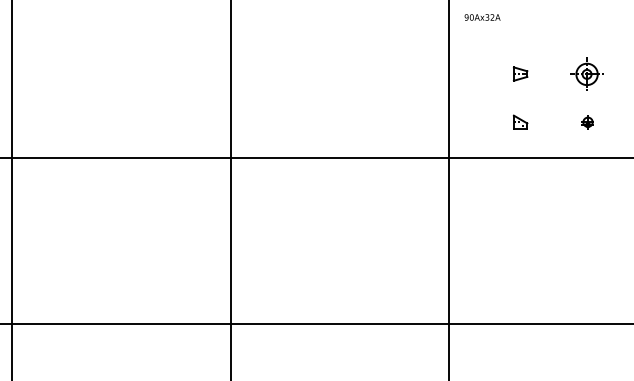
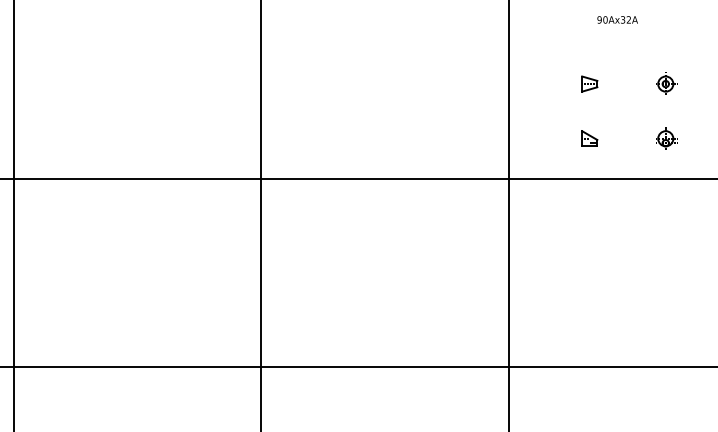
text: (482, 17) -> (617, 19), moved
part: (588, 73) -> (666, 83), size x0.62
part: (588, 122) -> (666, 138), size x1.43

